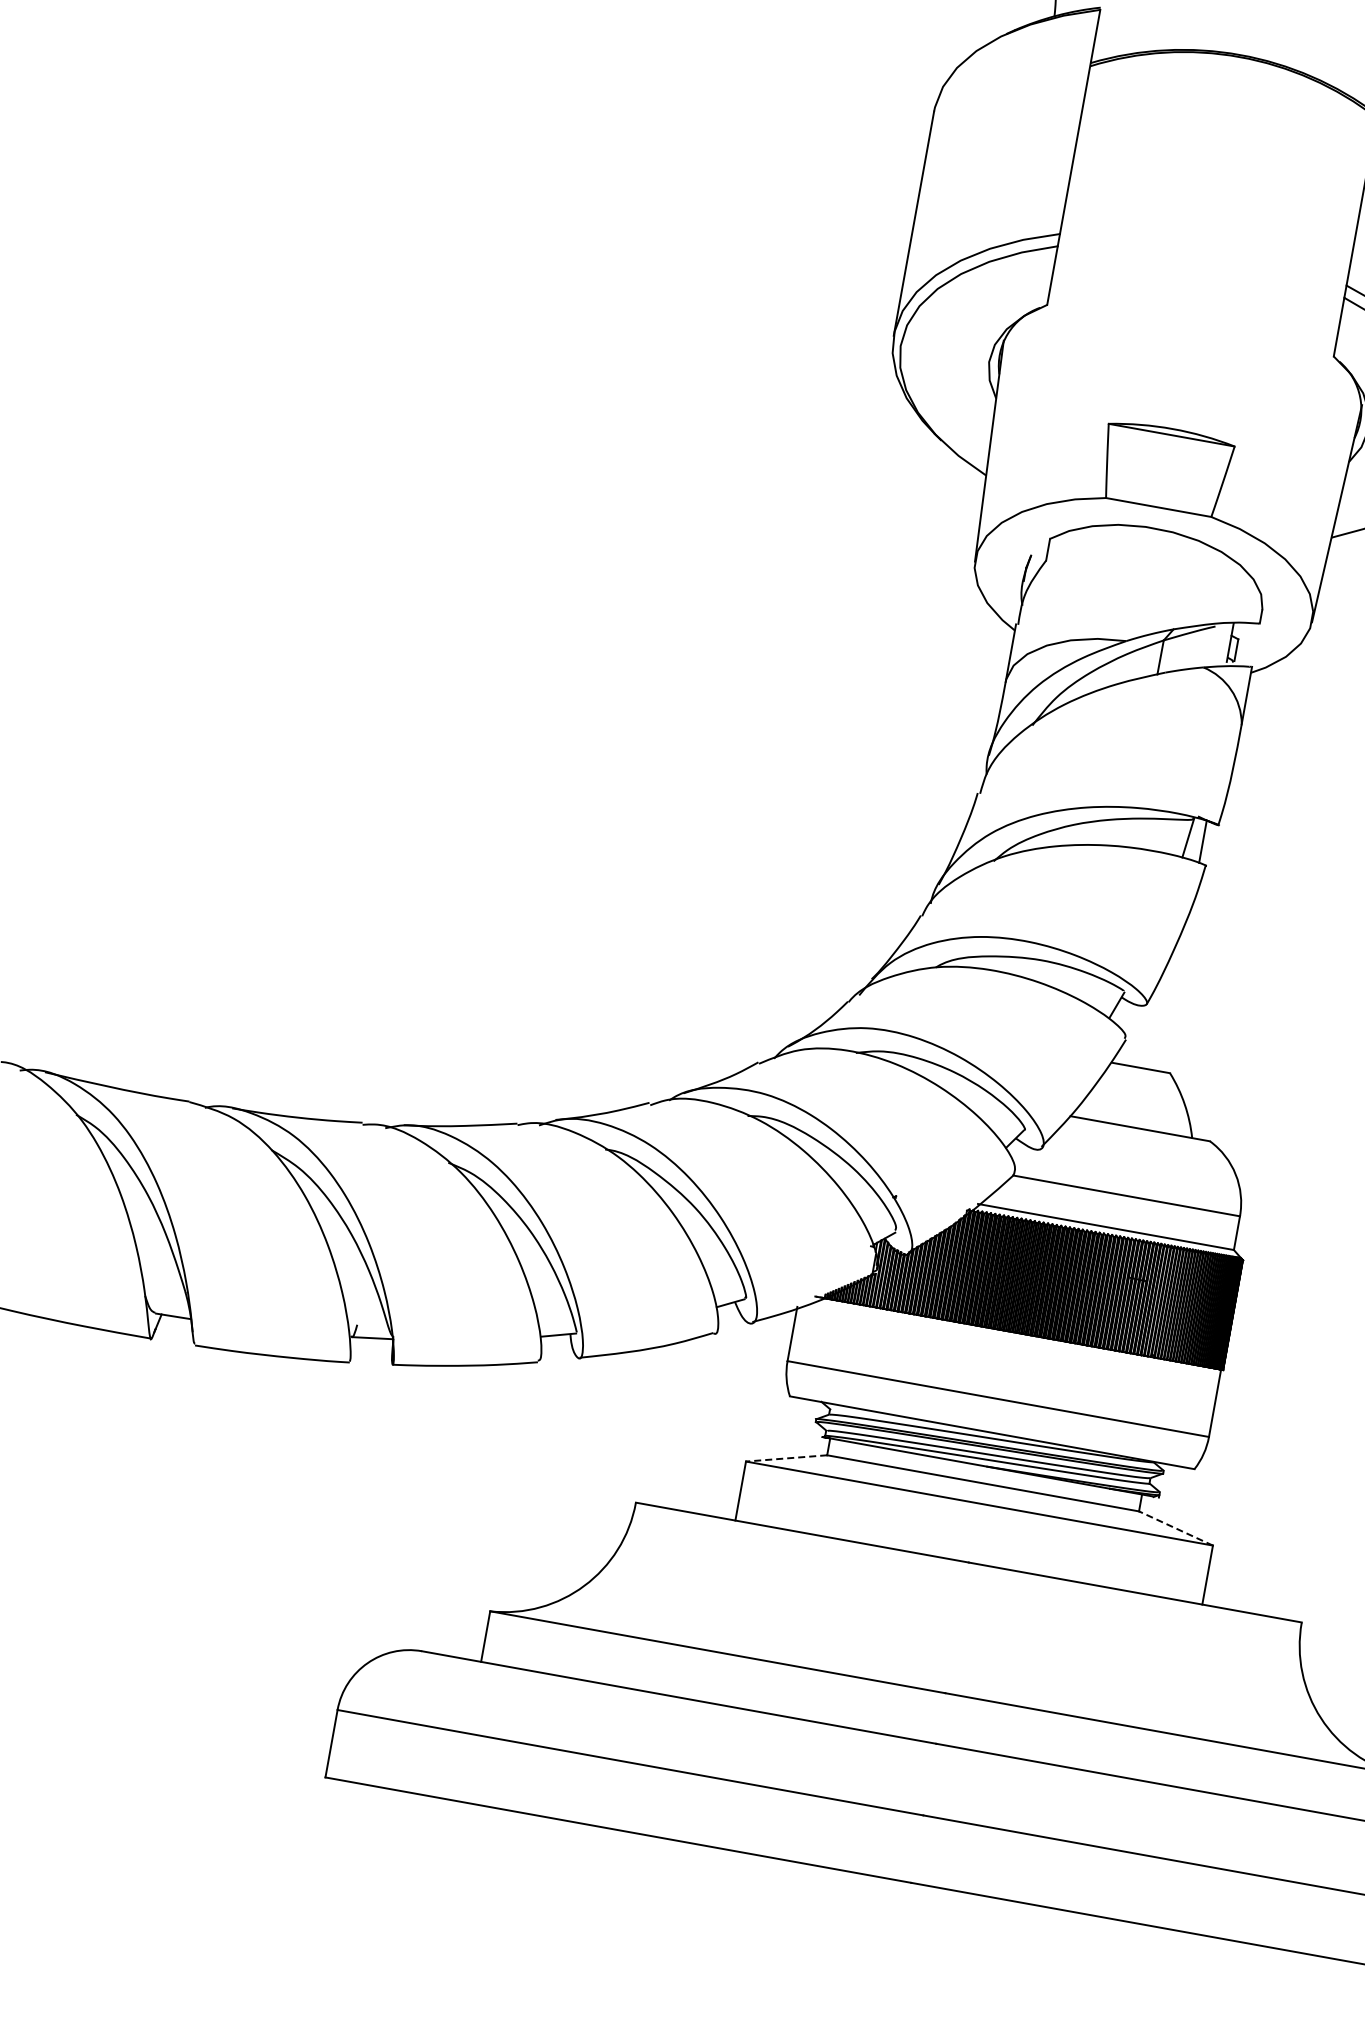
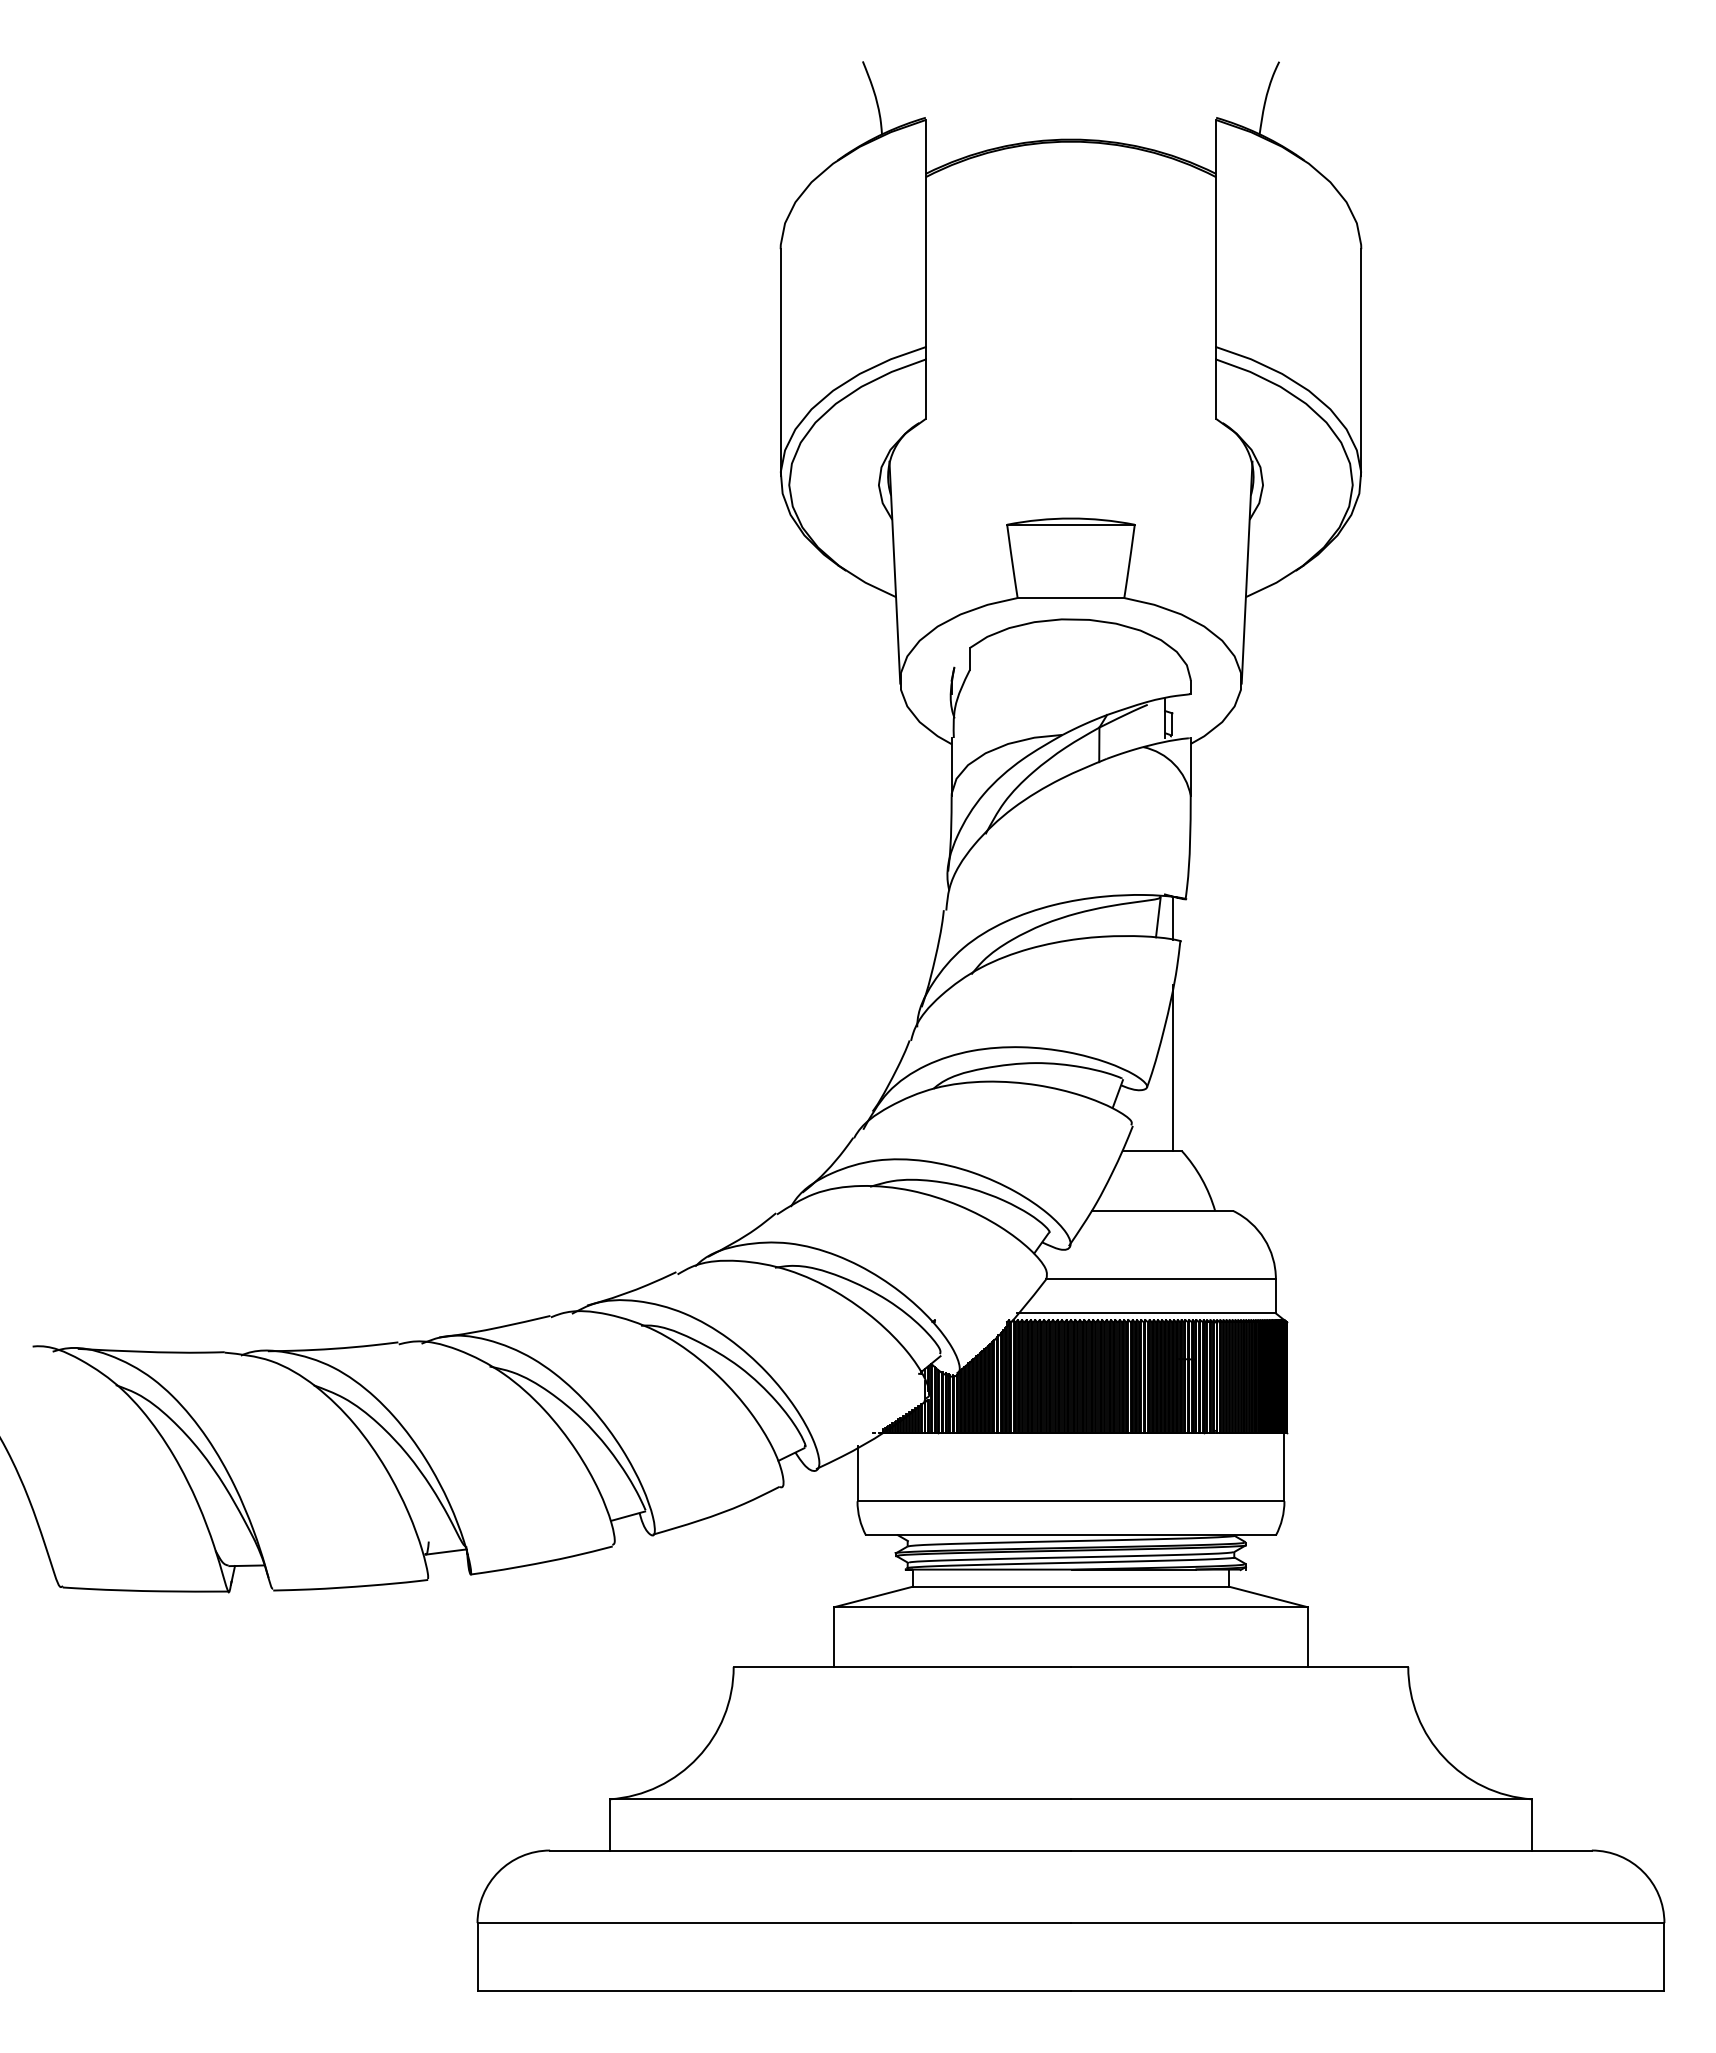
line: (1176, 989) -> (1173, 1067), added
line: (786, 1457) -> (873, 1596), dashed -> solid
line: (1176, 1528) -> (1268, 1596), dashed -> solid

